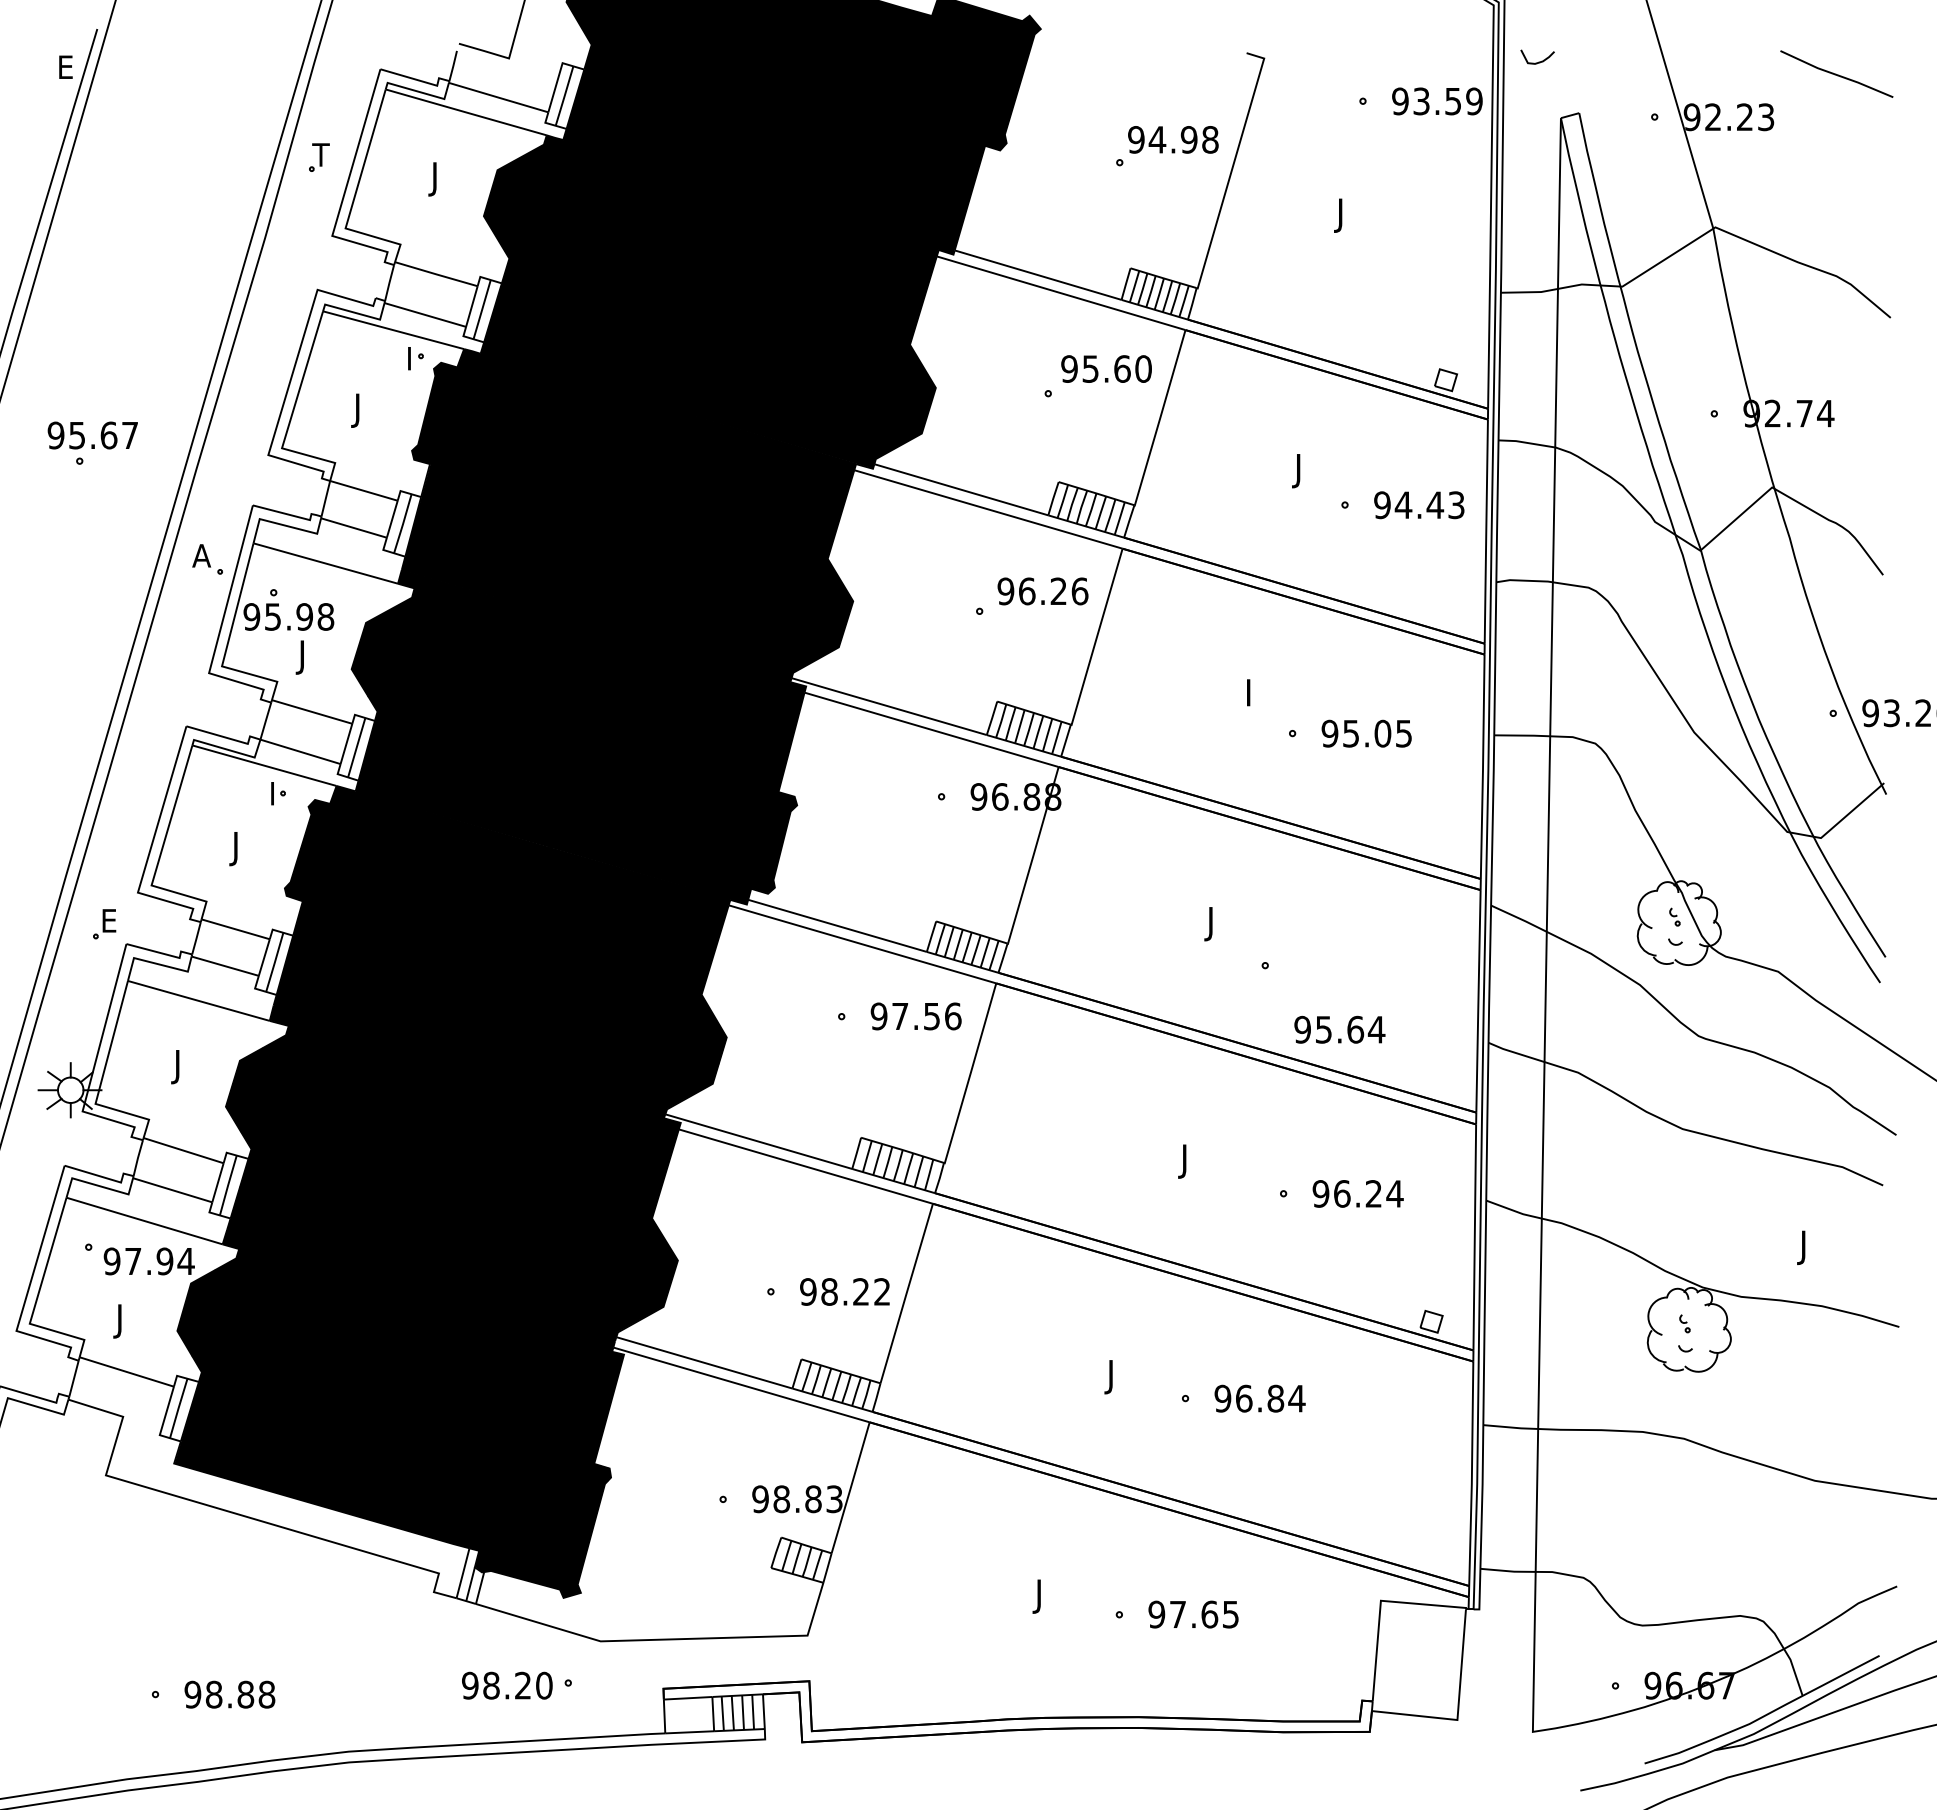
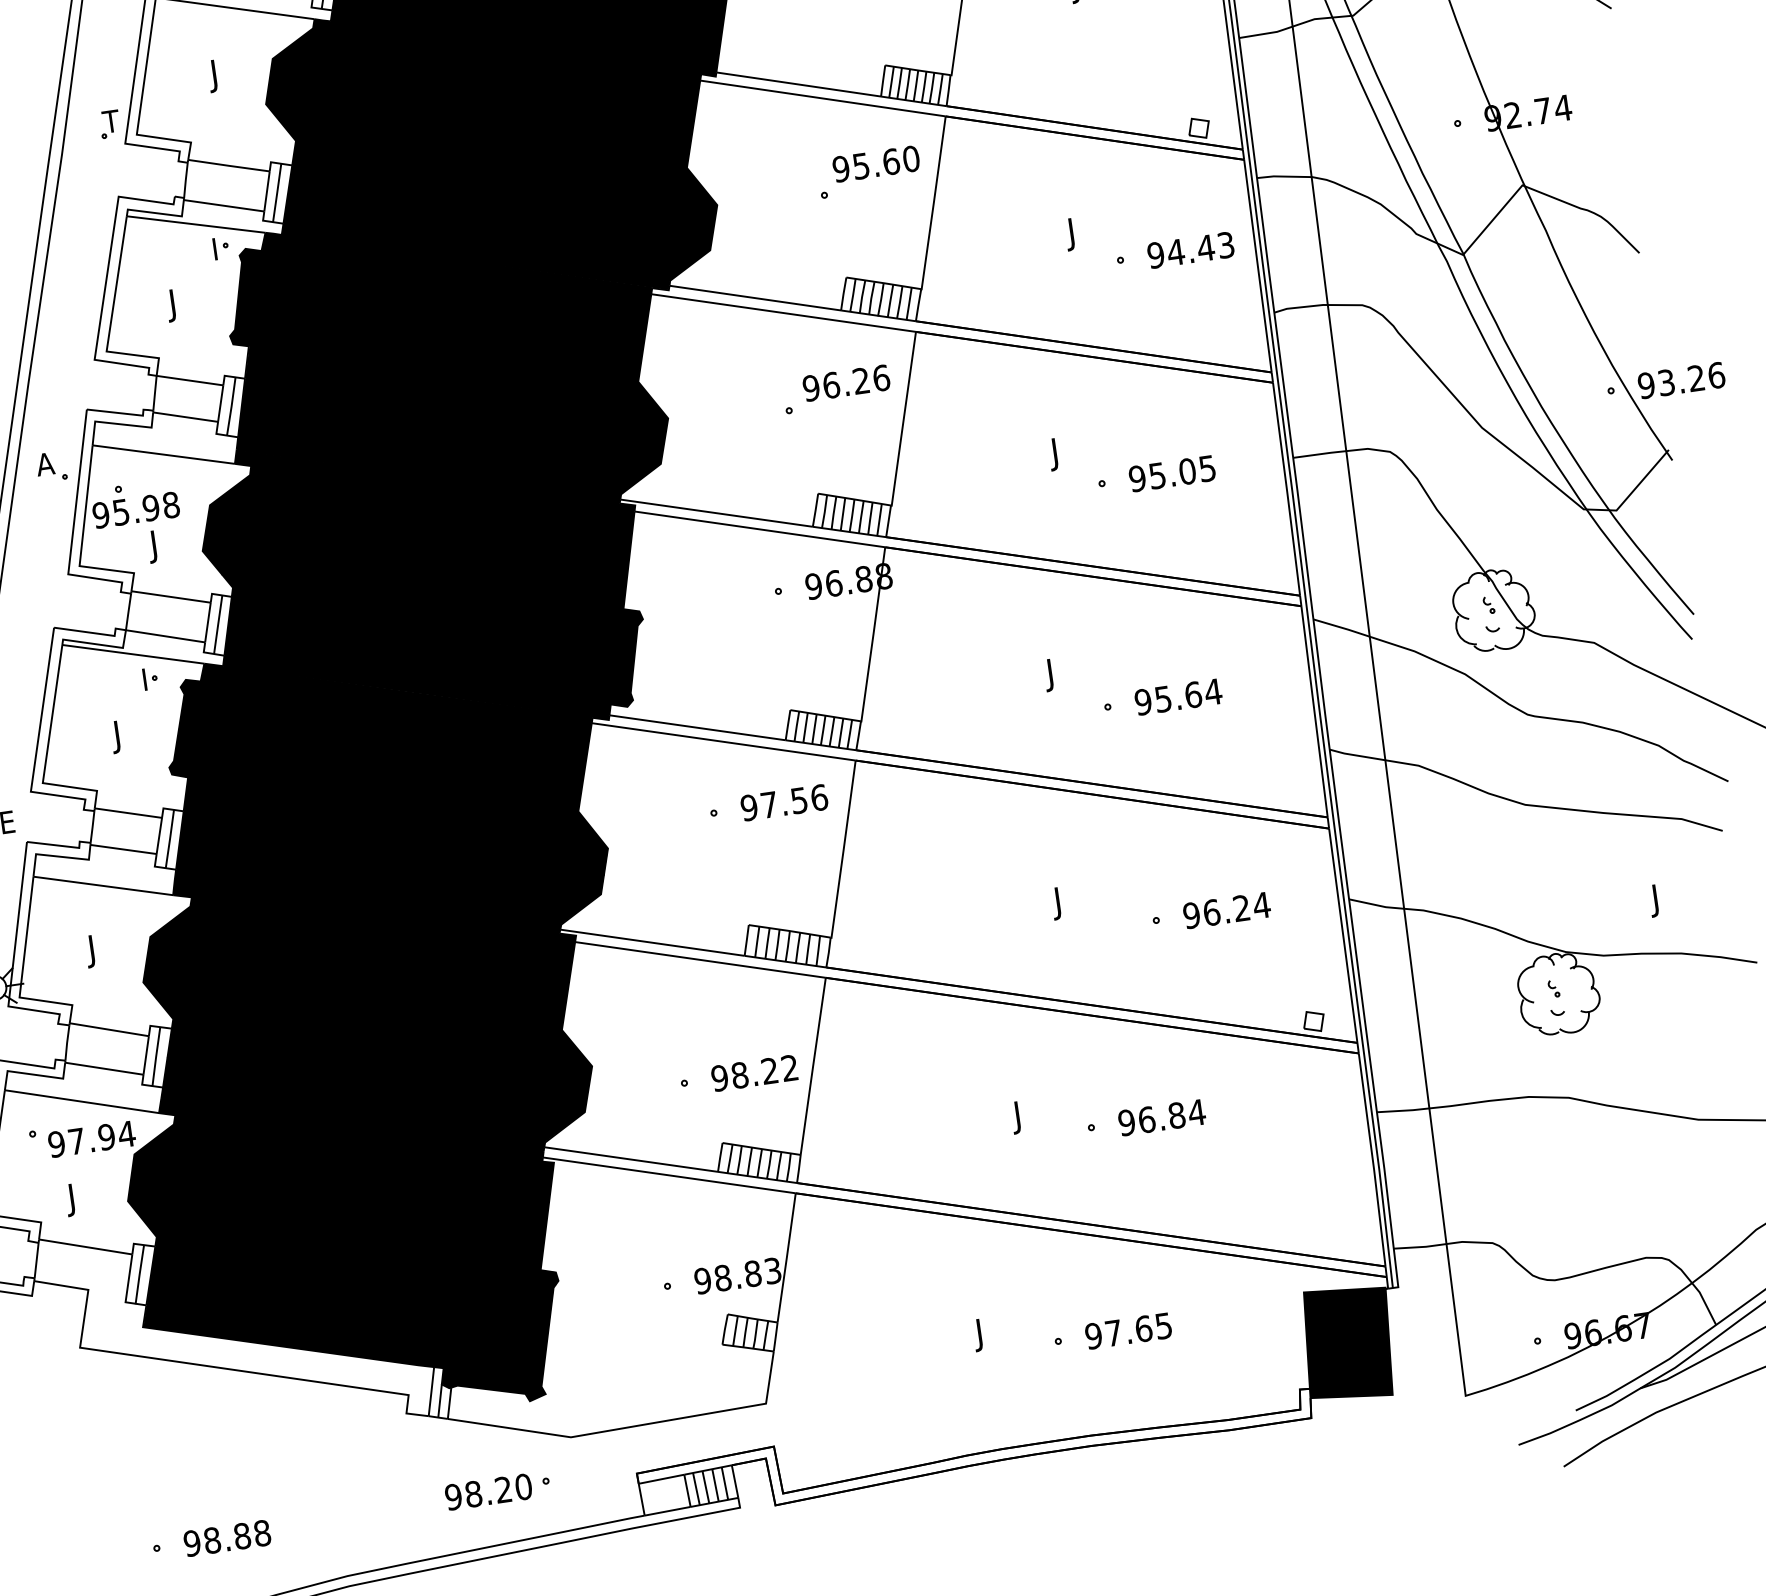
part: (319, 157) -> (110, 124), moved
text: (1246, 709) -> (1055, 467), I -> J
text: (1339, 1029) -> (1178, 696), moved
fill: (1418, 1659) -> (1347, 1342), added

